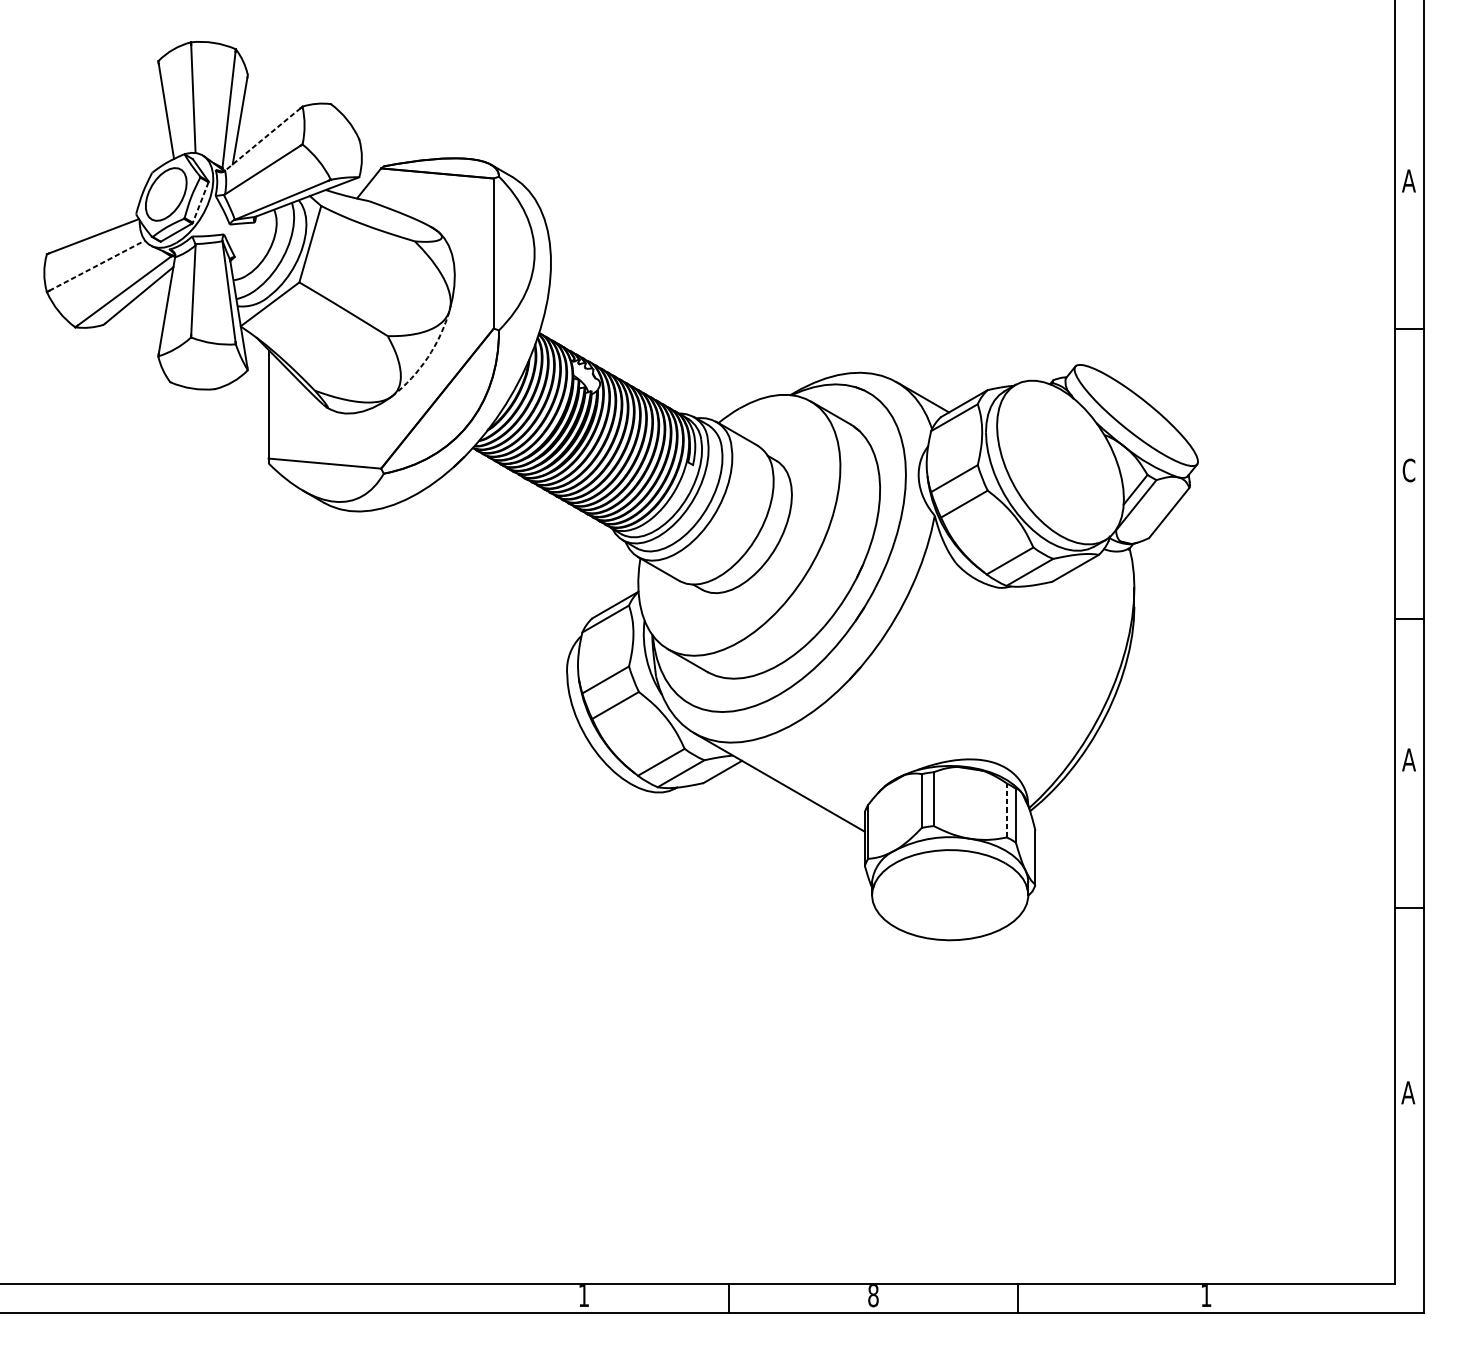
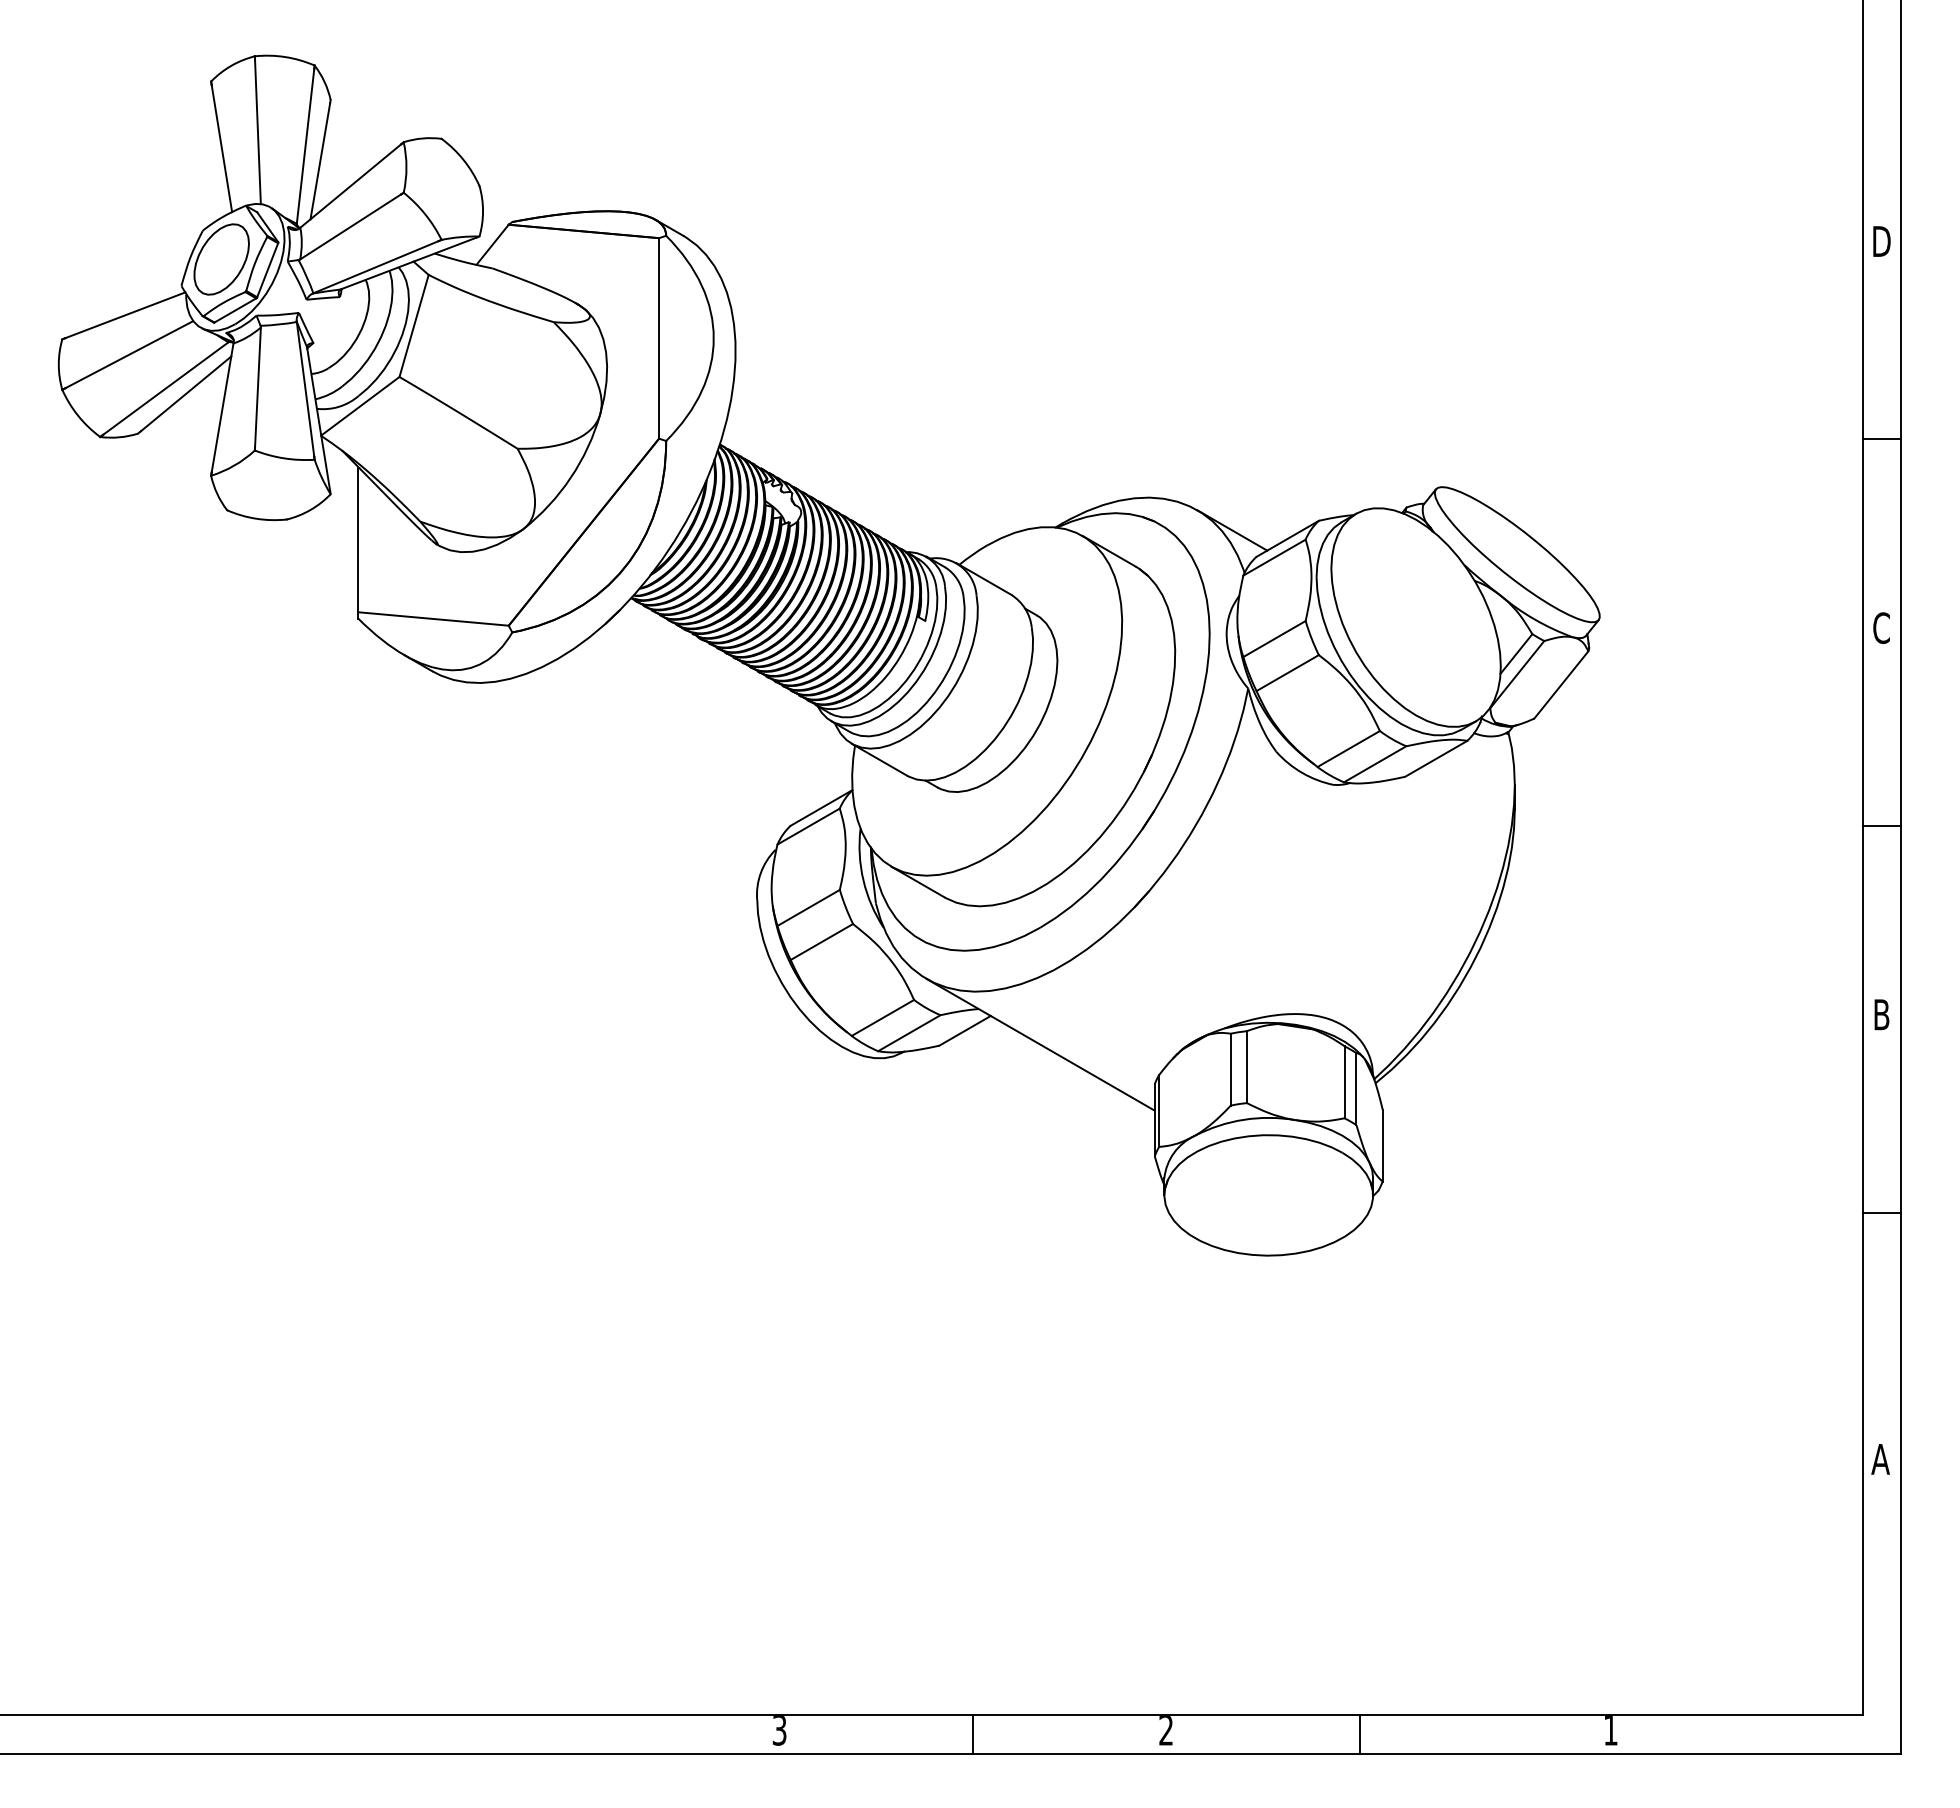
line: (262, 139) -> (350, 186), dashed -> solid
text: (1408, 180) -> (1881, 241), A -> D
line: (200, 202) -> (267, 270), dashed -> solid
line: (97, 265) -> (129, 354), dashed -> solid
arc: (427, 357) -> (570, 477), dashed -> solid
text: (1408, 759) -> (1881, 1014), A -> B
line: (1006, 810) -> (1344, 1082), dashed -> solid
text: (583, 1295) -> (779, 1730), 1 -> 3
text: (873, 1295) -> (1166, 1730), 8 -> 2

